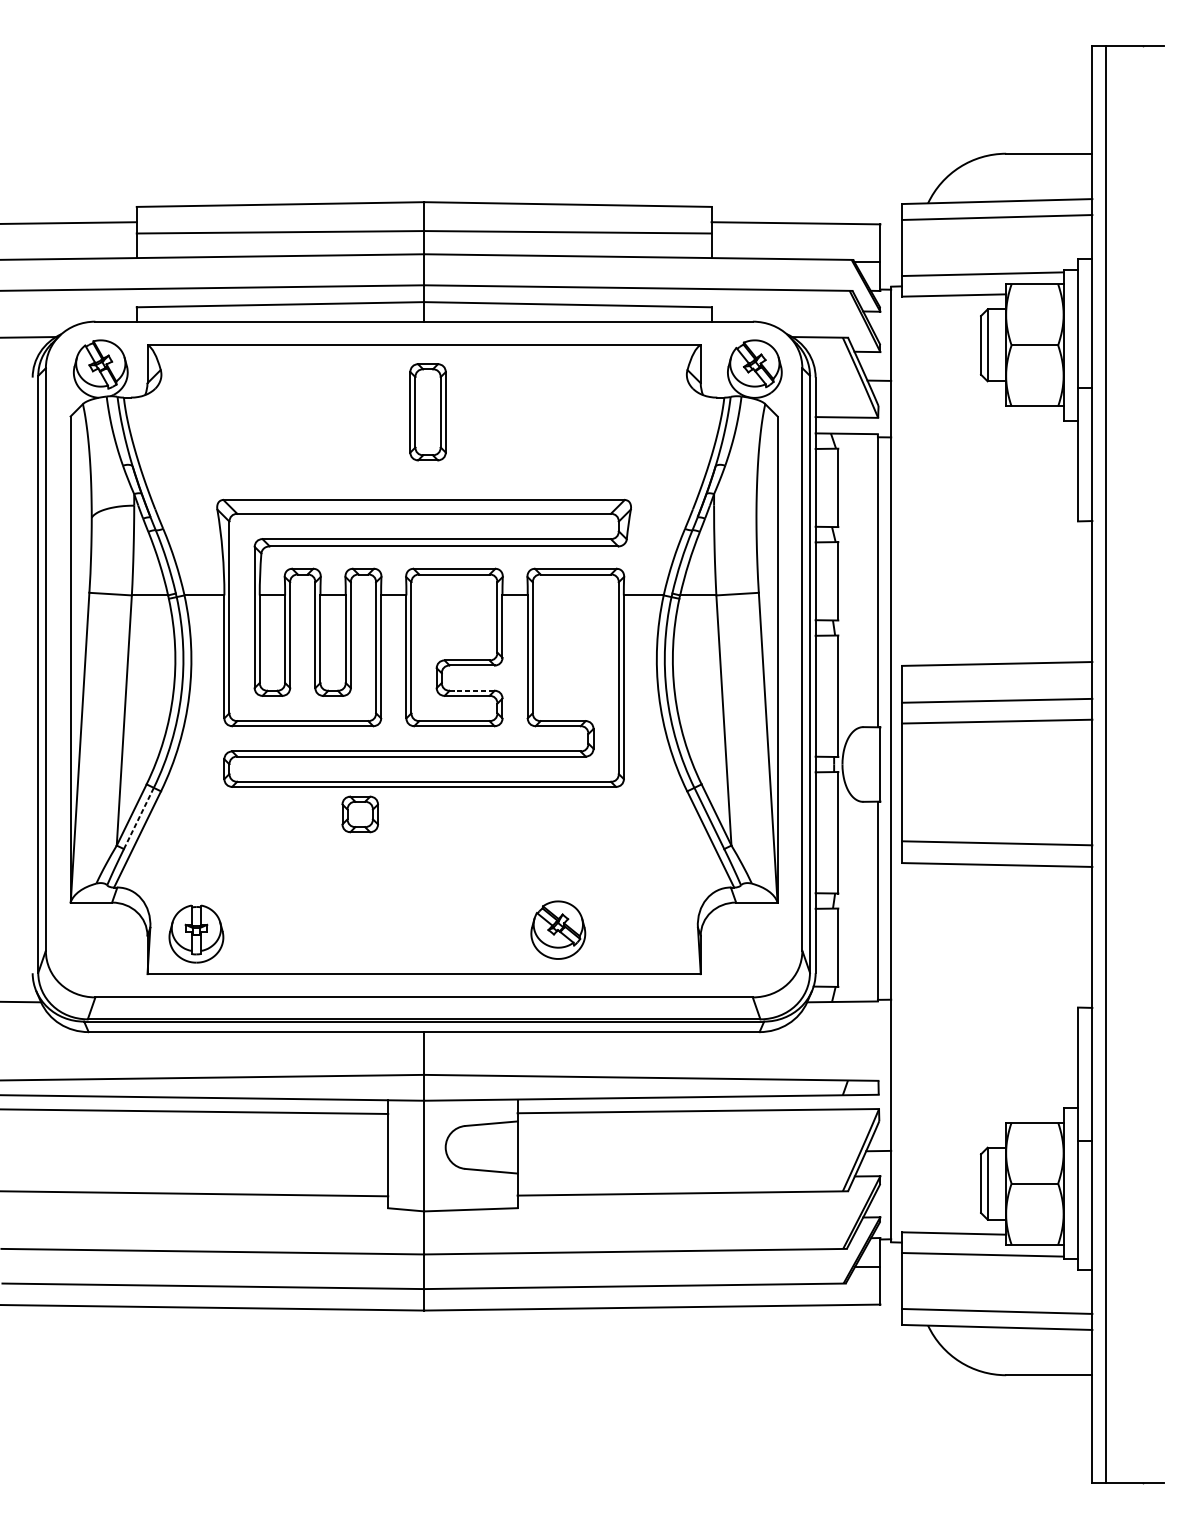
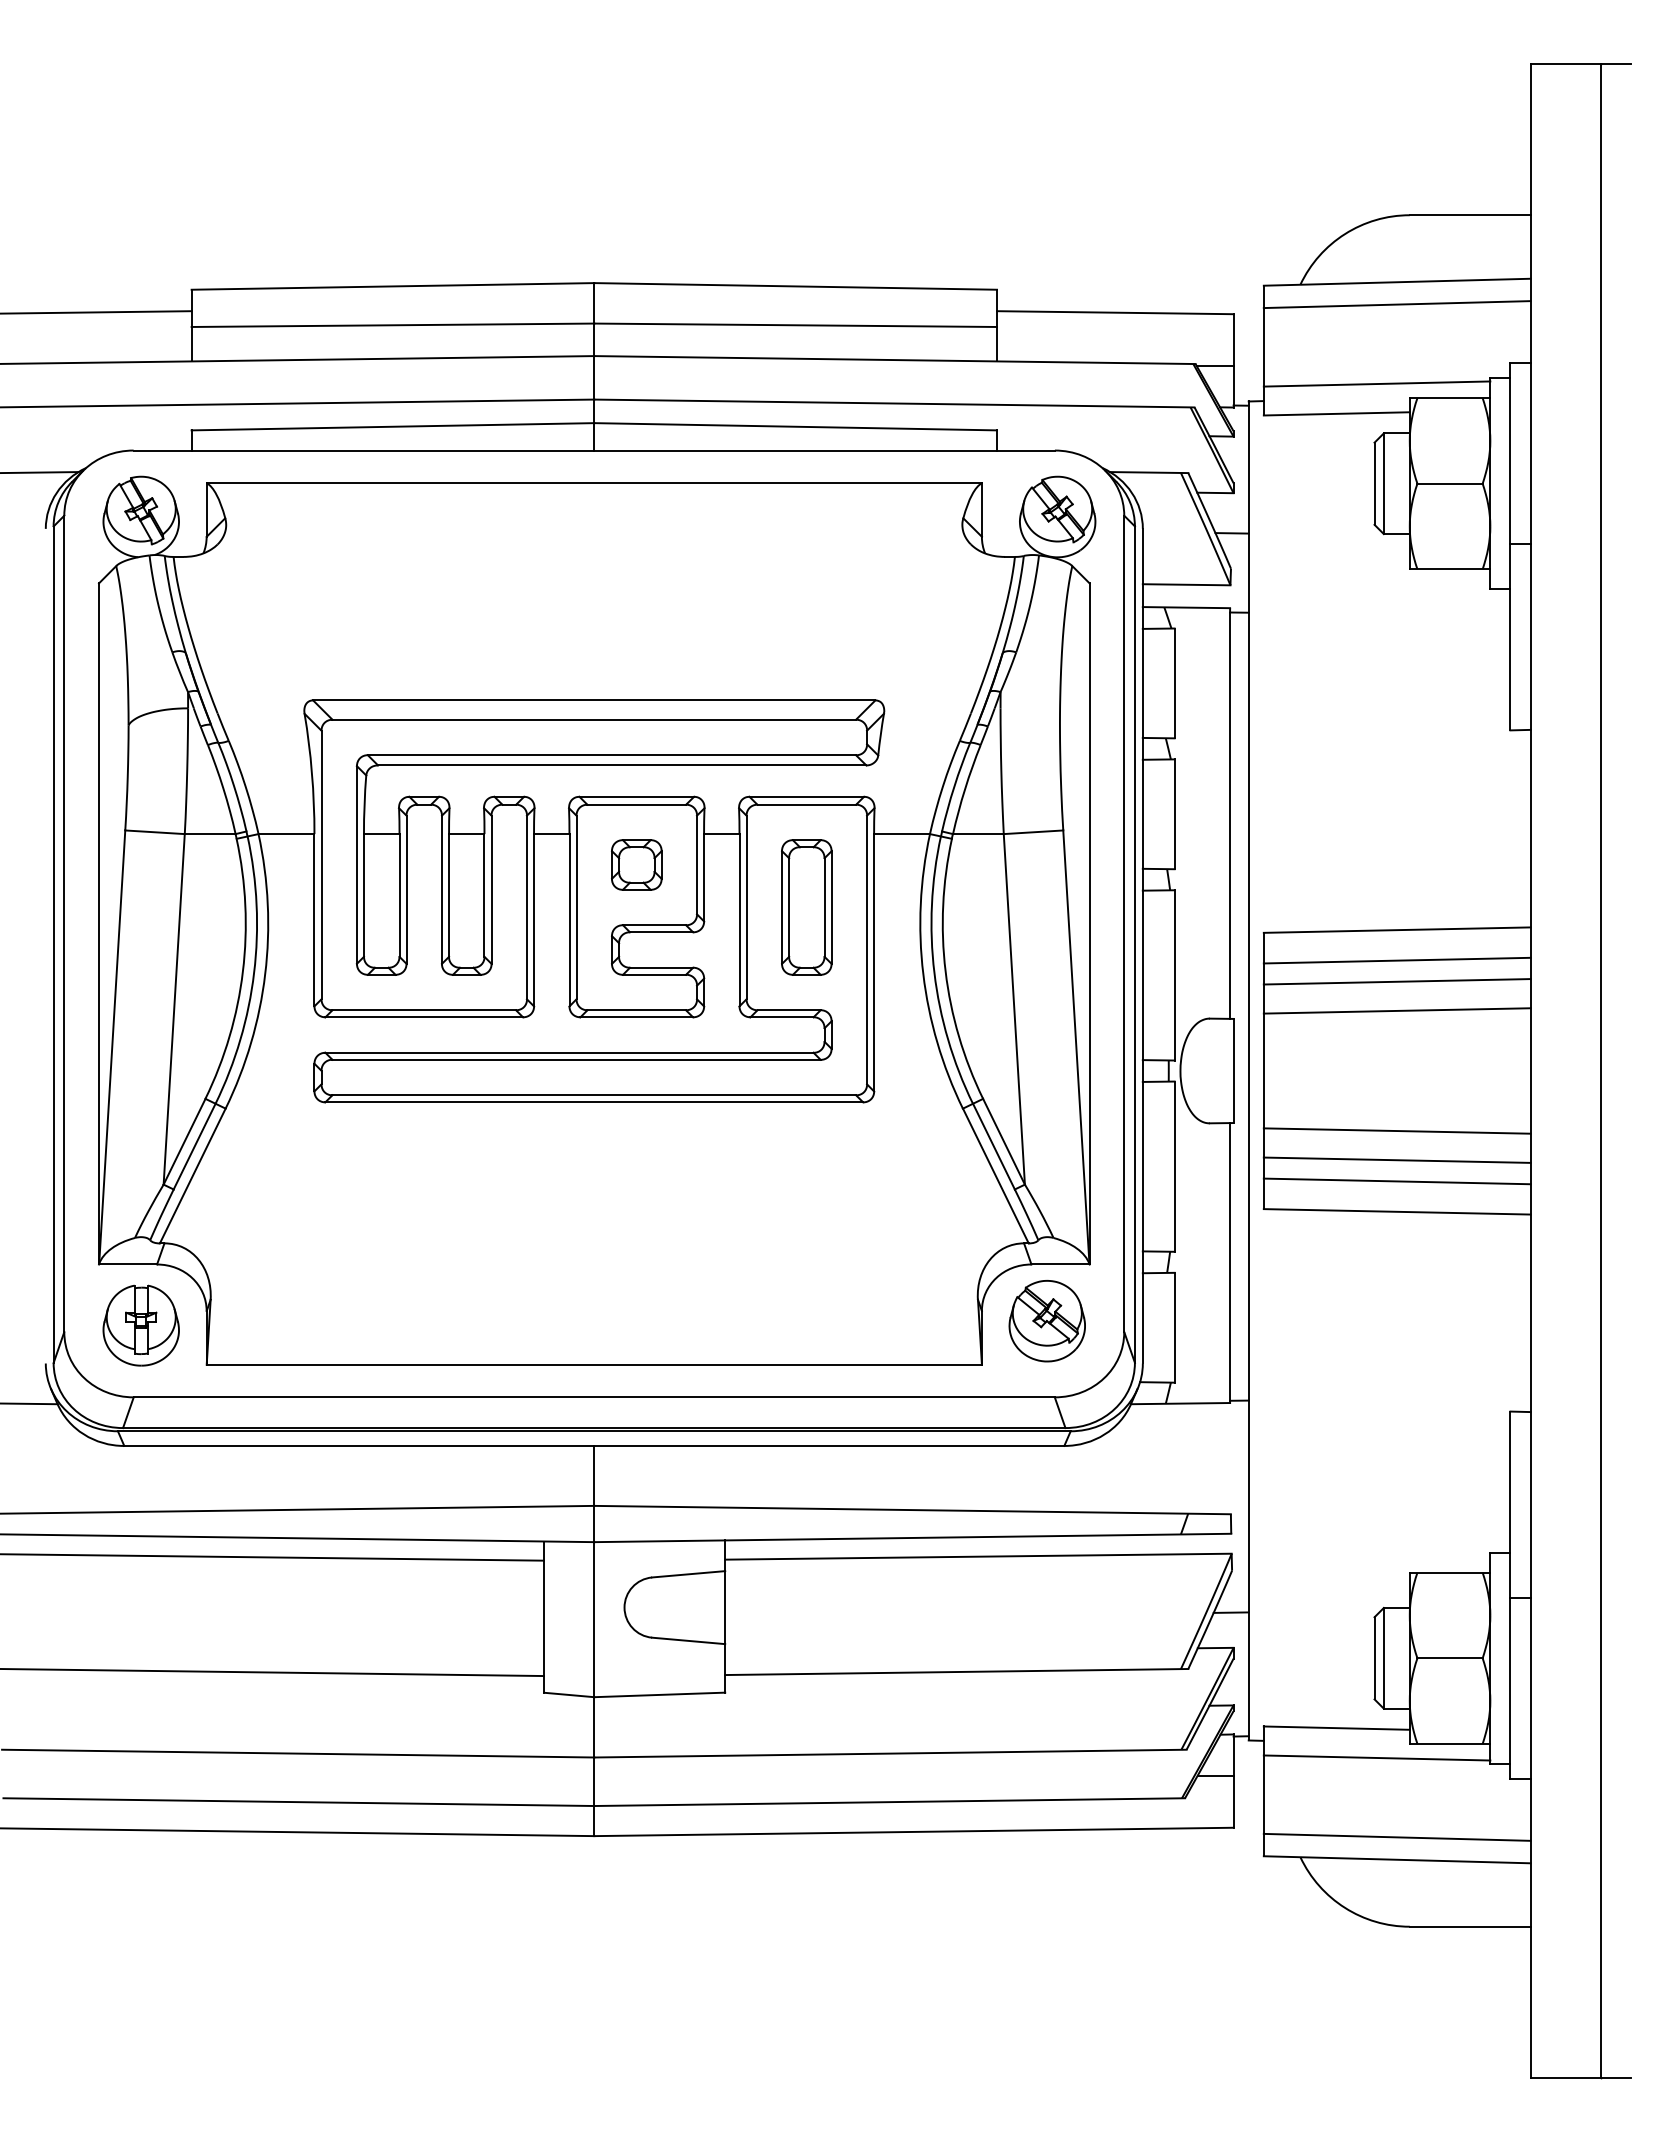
part: (427, 412) -> (806, 907), moved
line: (996, 685) -> (1396, 960), added
line: (472, 690) -> (661, 967), dashed -> solid
line: (1106, 764) -> (1601, 1070), moved
line: (996, 806) -> (1396, 1130), added
part: (360, 814) -> (636, 864), moved
line: (138, 818) -> (194, 1146), dashed -> solid
line: (996, 827) -> (1396, 1159), added
part: (557, 930) -> (1046, 1321), moved
part: (195, 934) -> (140, 1325), moved

